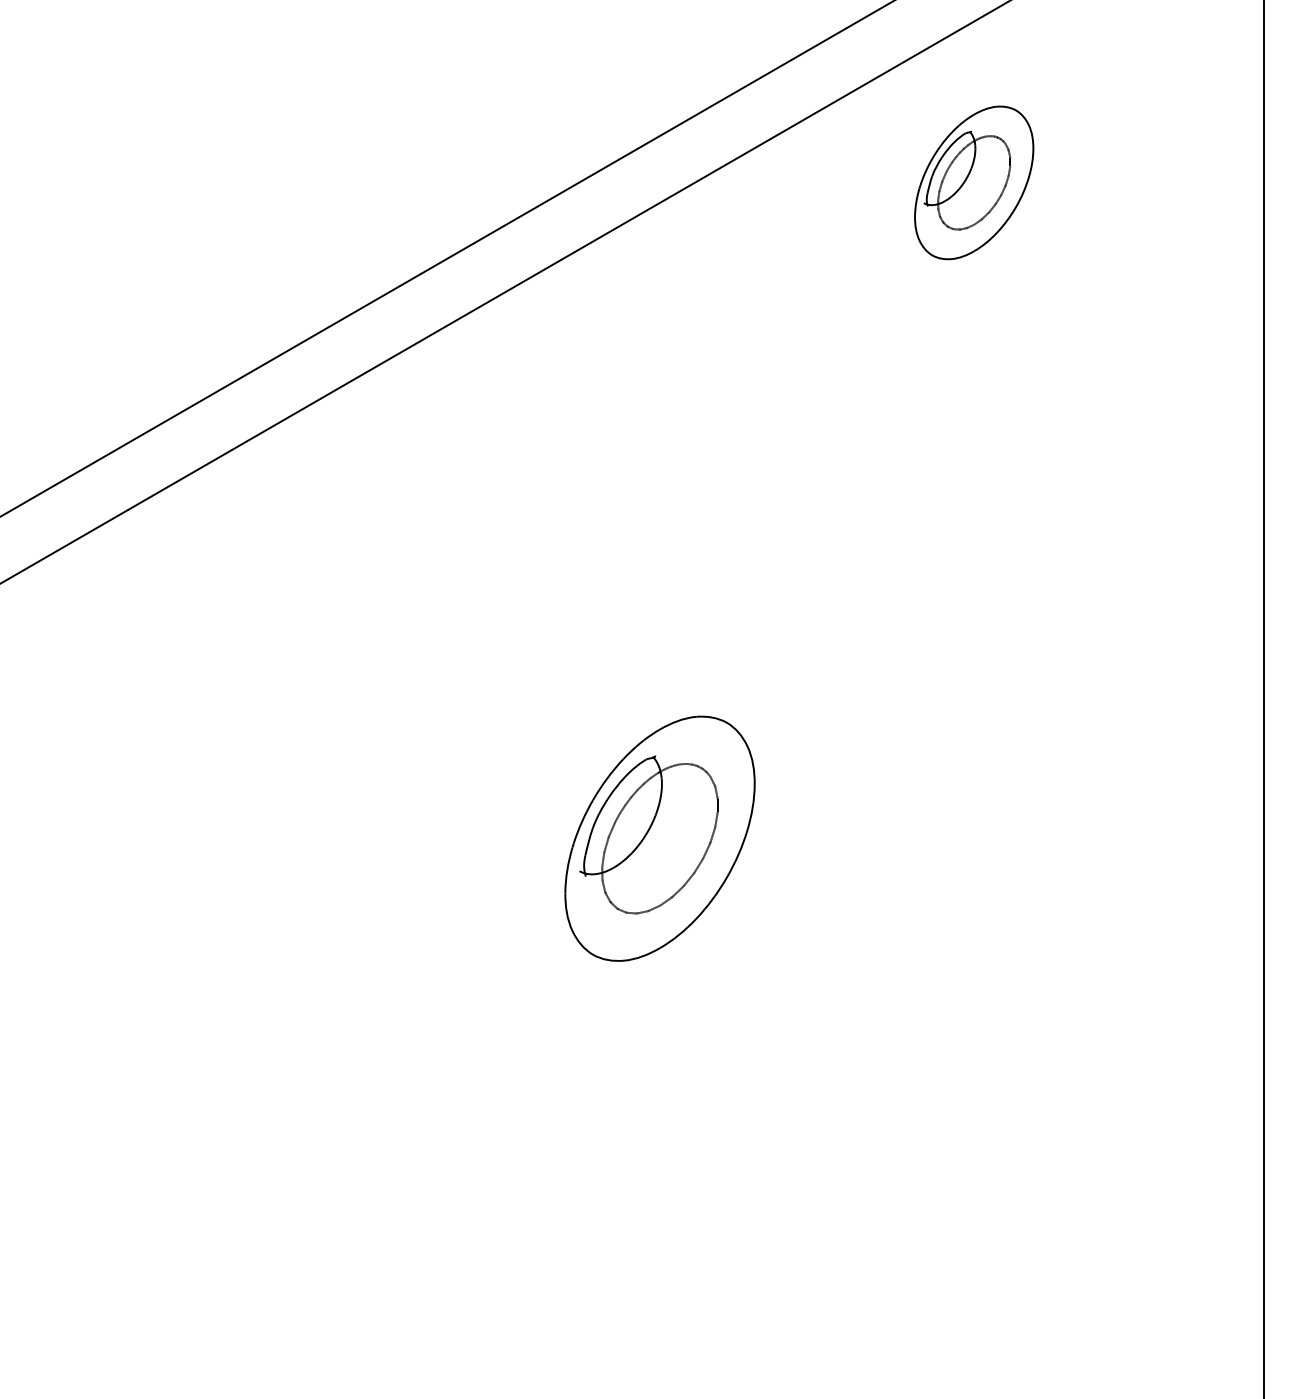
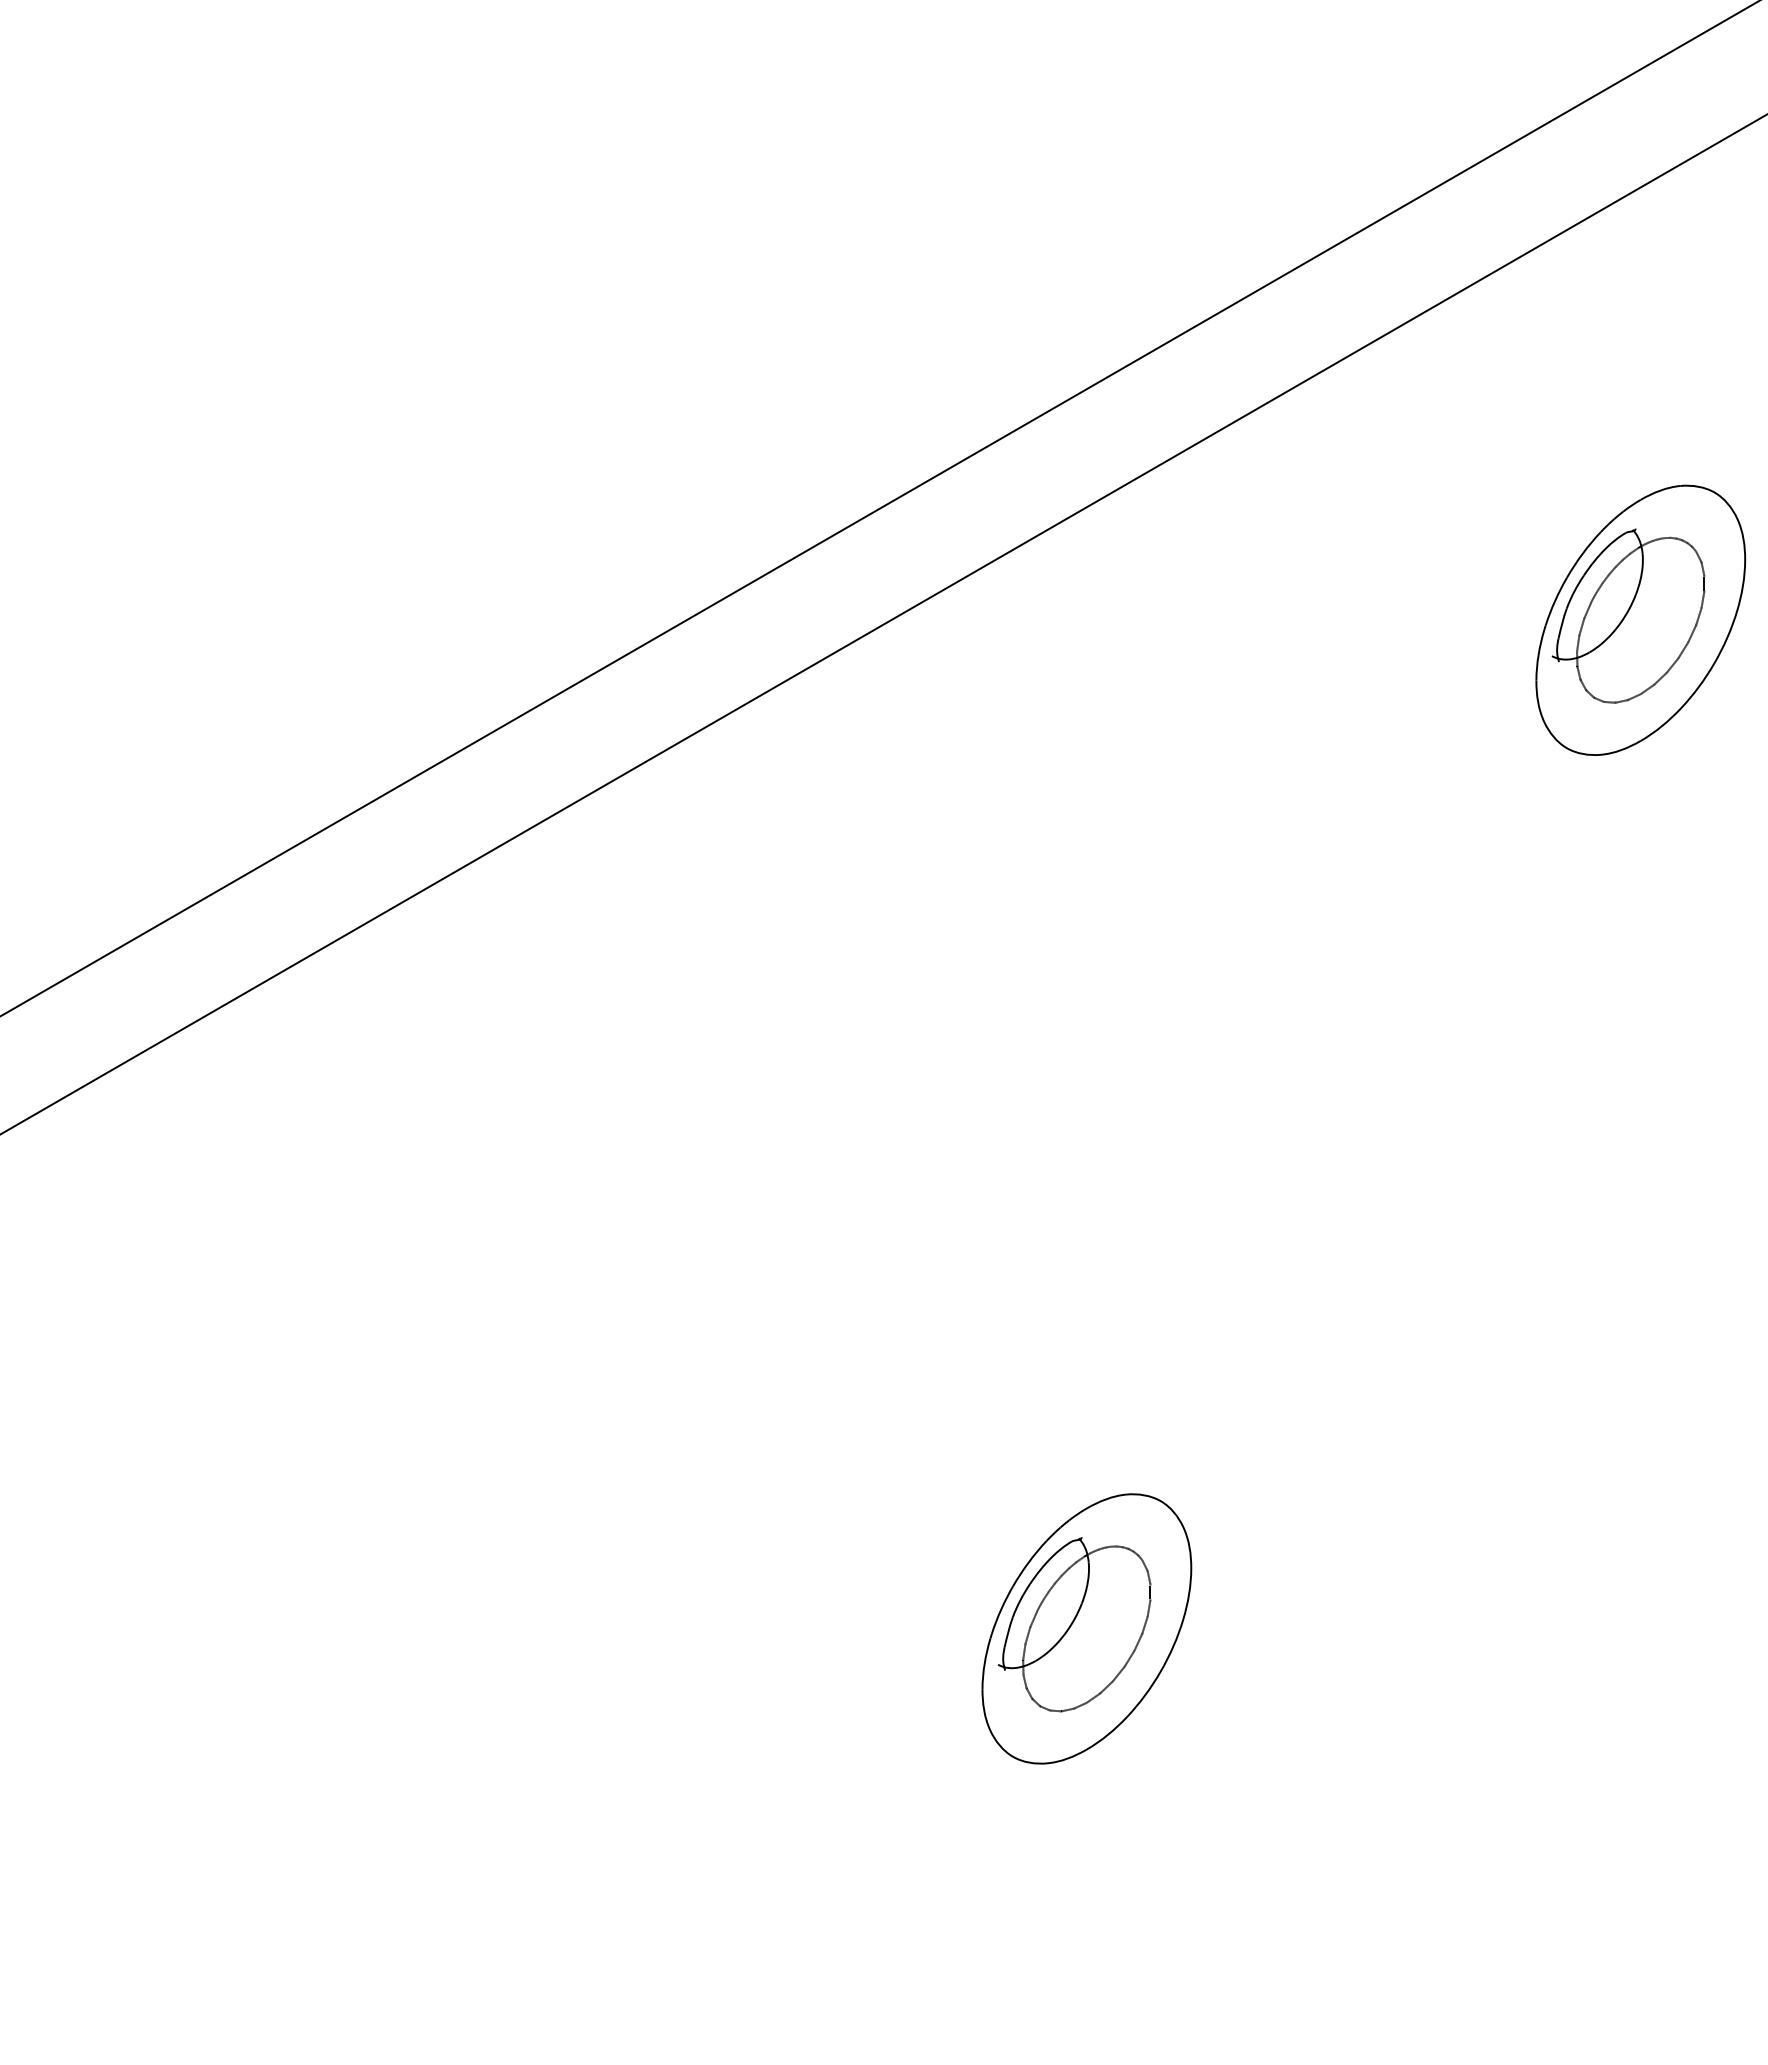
part: (974, 182) -> (1641, 619), moved
part: (660, 838) -> (1087, 1628), size x0.62

